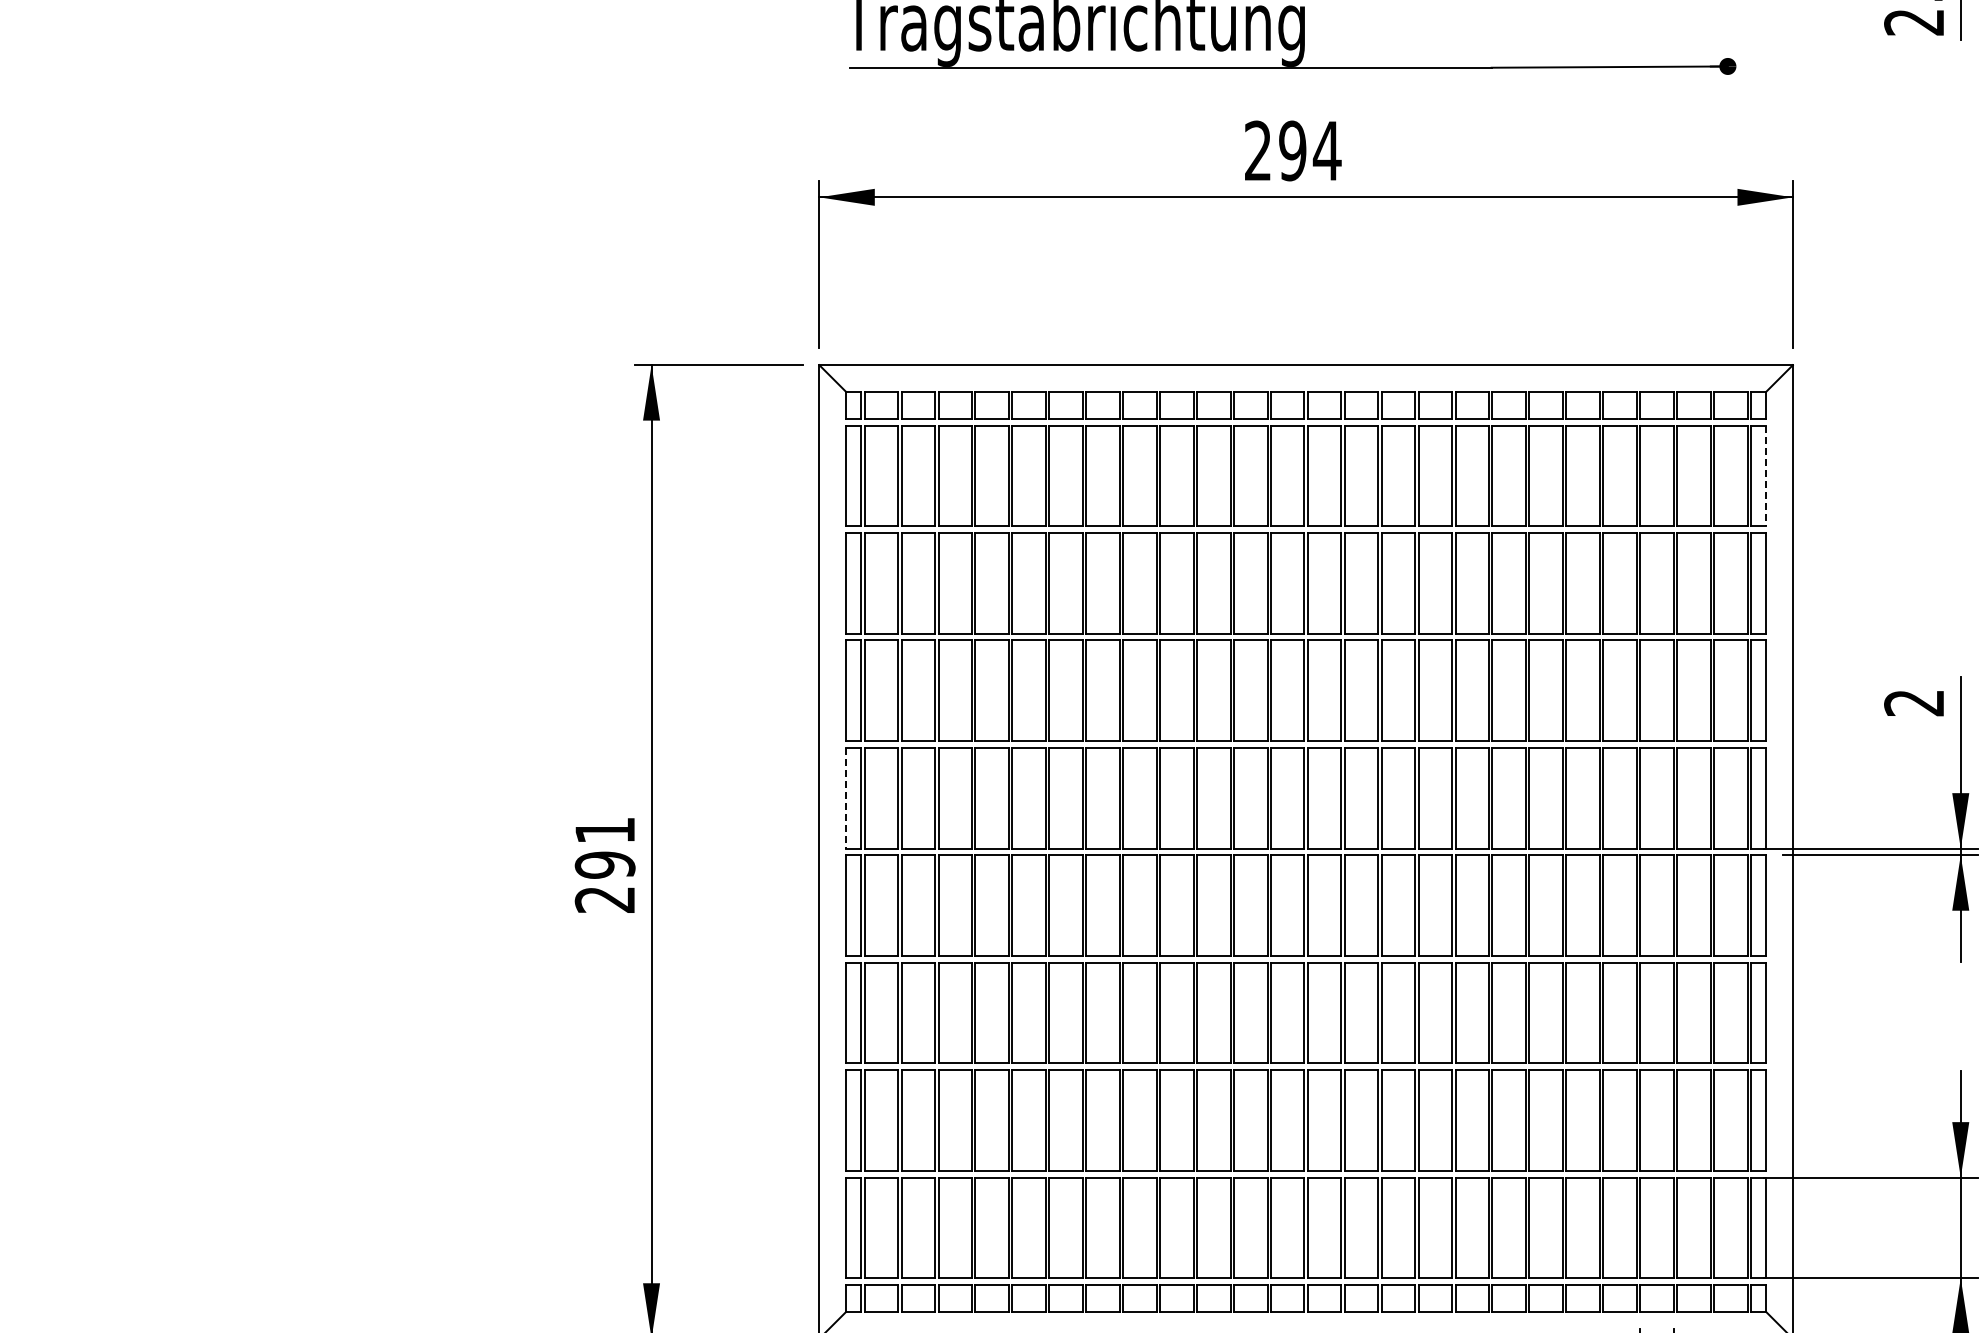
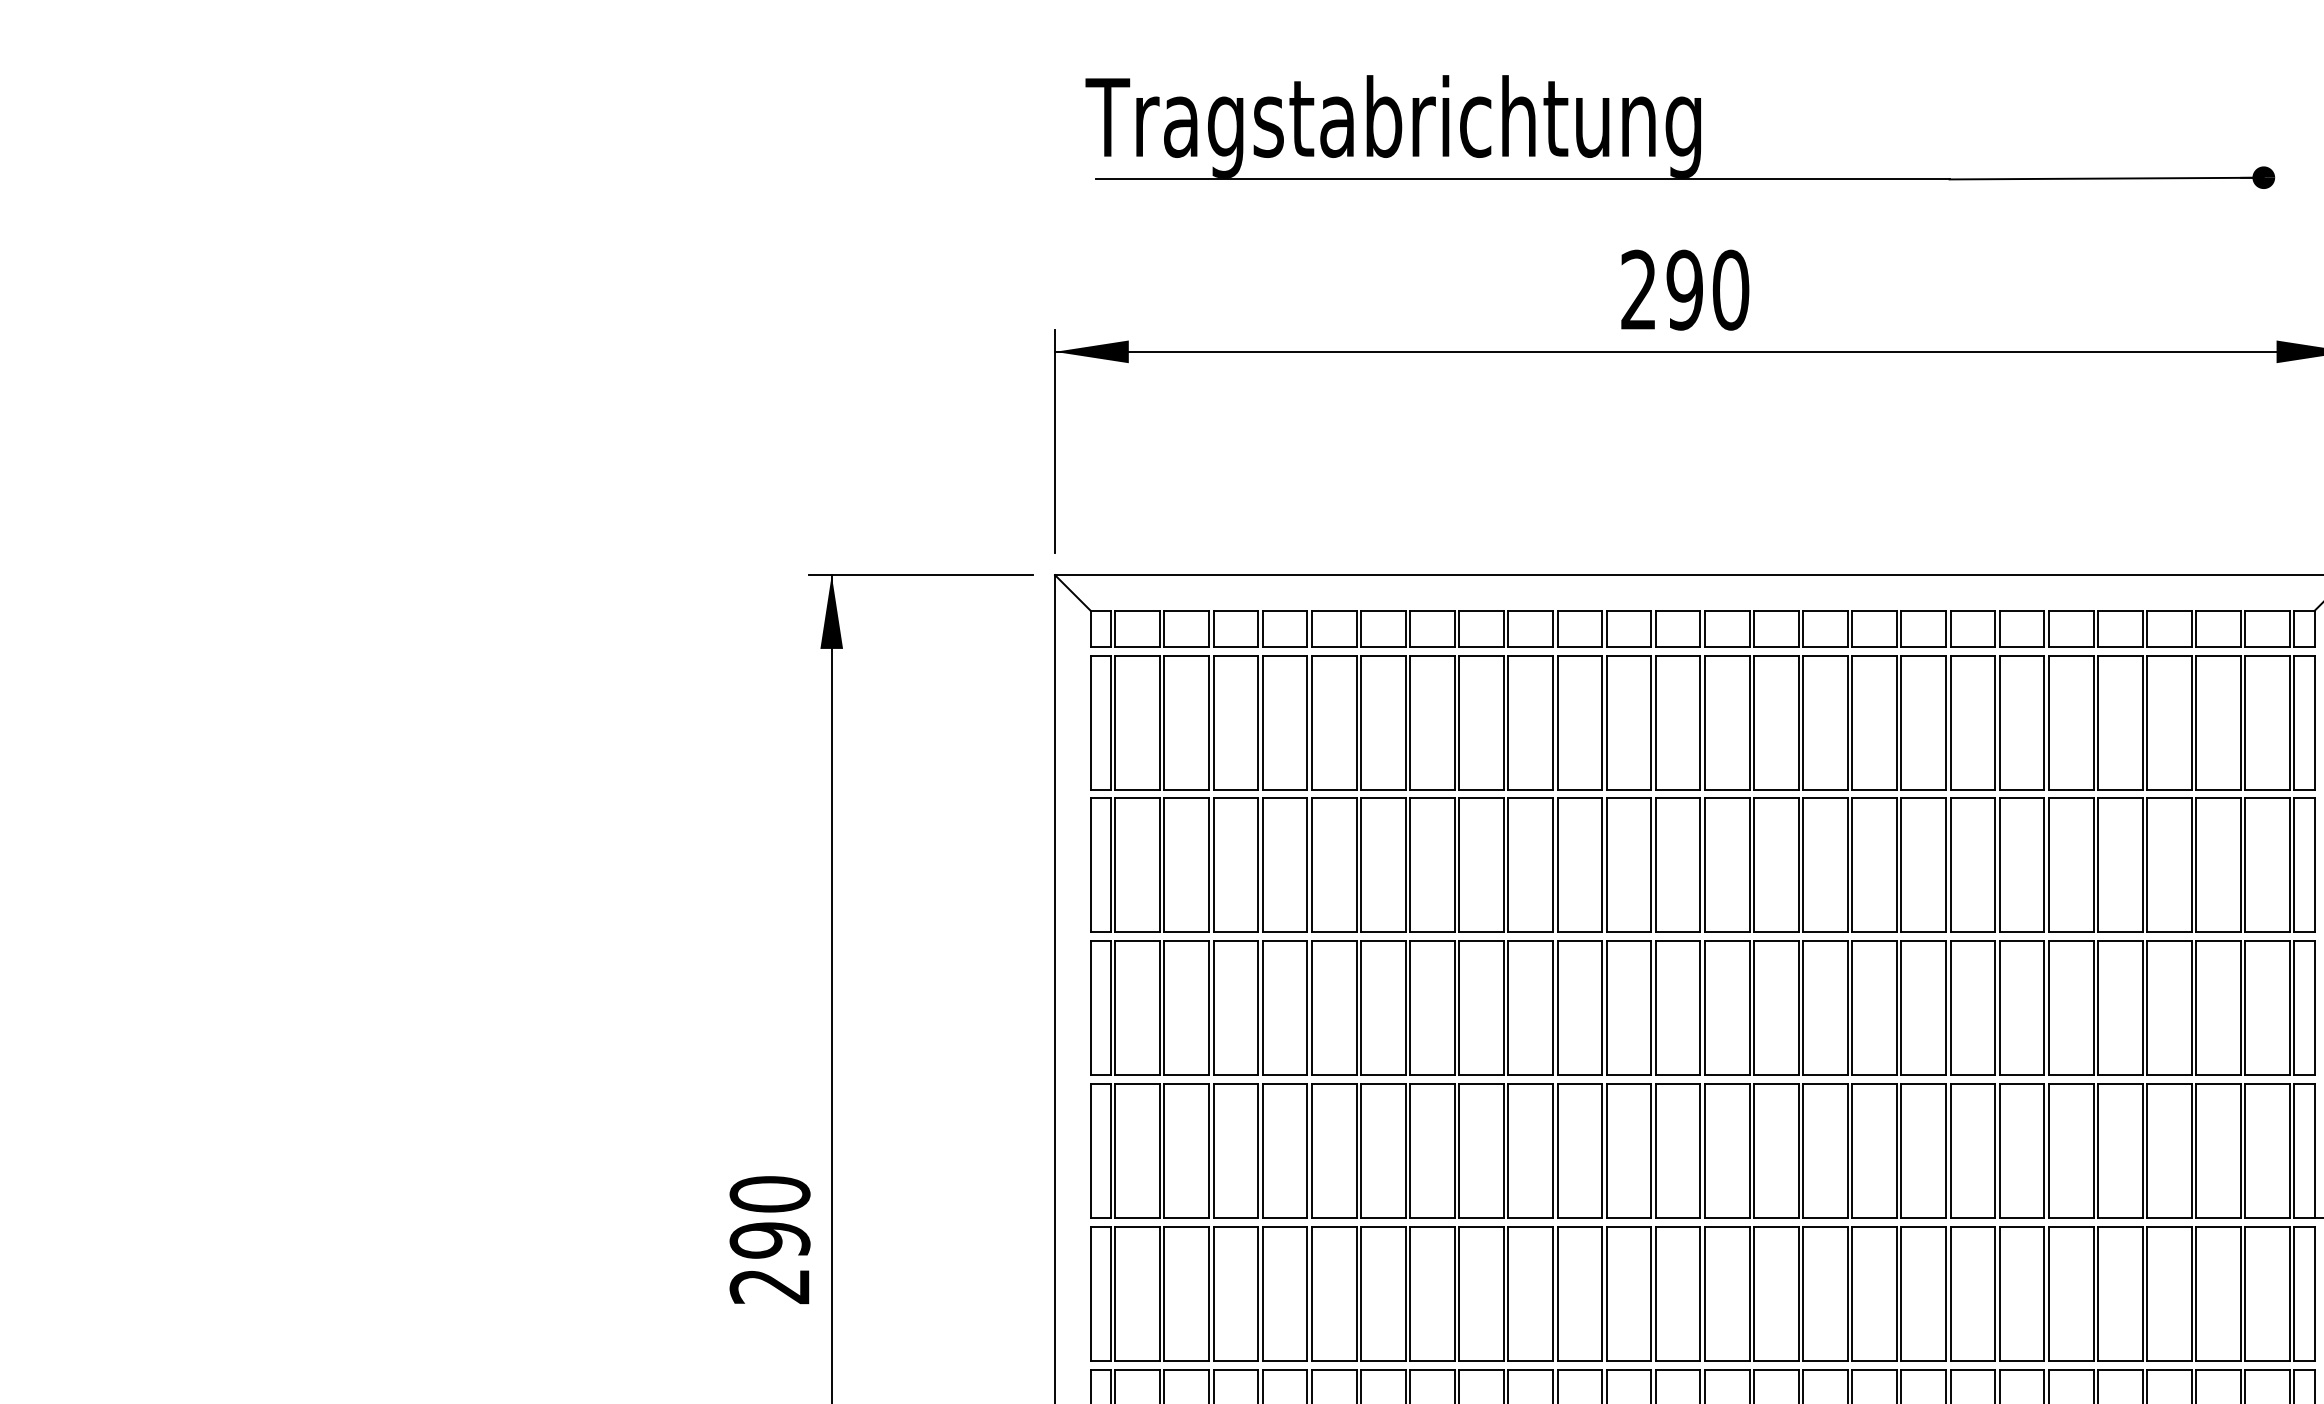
text: (1326, 150) -> (1729, 289), 294 -> 290
line: (1766, 476) -> (2315, 723), dashed -> solid
line: (846, 798) -> (1091, 1151), dashed -> solid
text: (604, 830) -> (769, 1194), 291 -> 290

